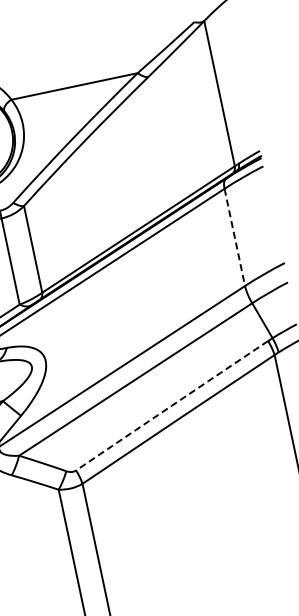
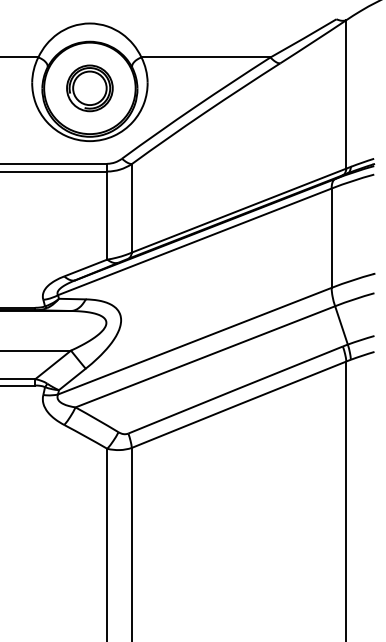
line: (234, 237) -> (331, 238), dashed -> solid
arc: (171, 405) -> (235, 389), dashed -> solid

